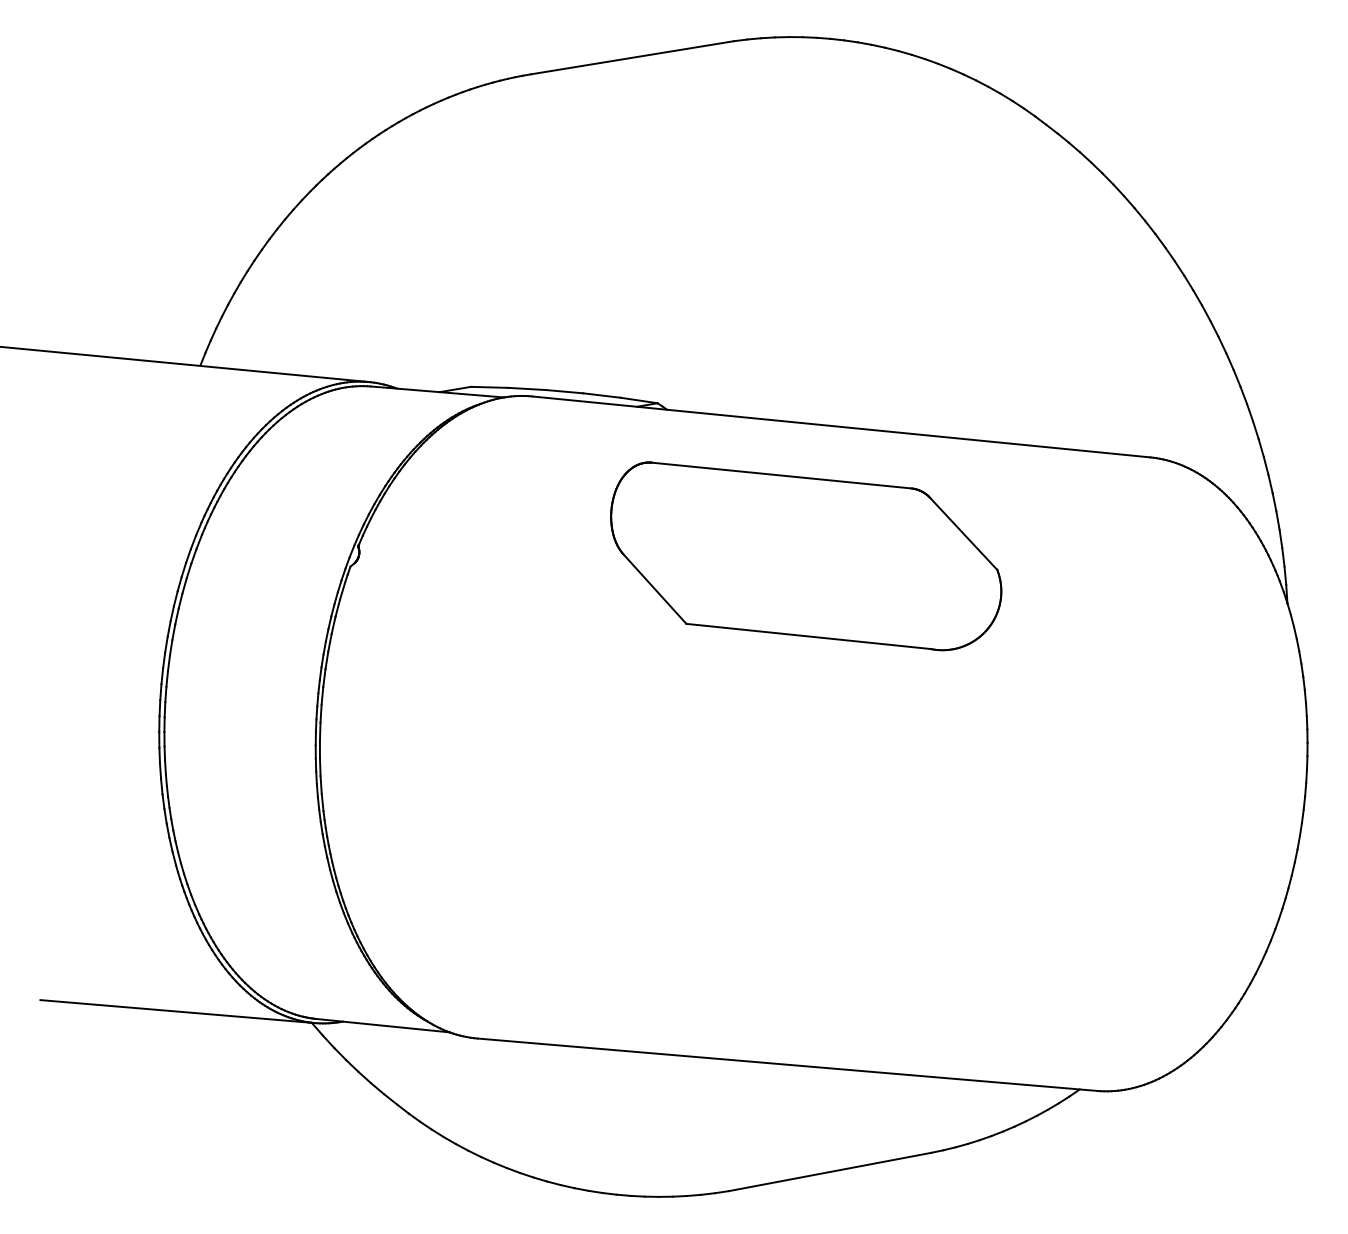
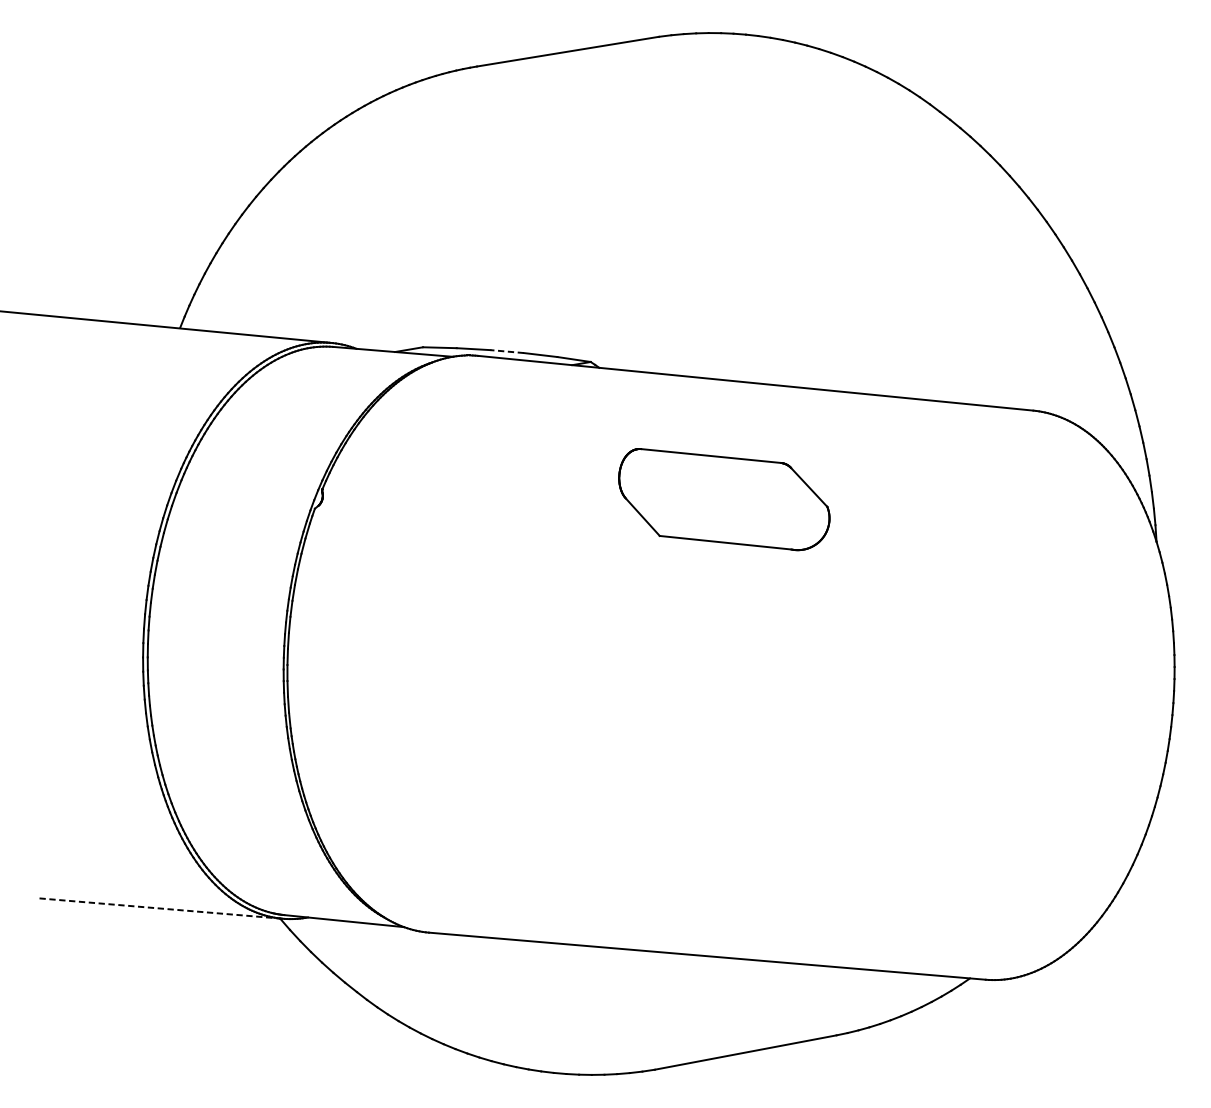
line: (564, 391) -> (507, 351), solid -> dashed
part: (806, 556) -> (724, 499), size x0.6
line: (176, 1011) -> (158, 908), solid -> dashed

